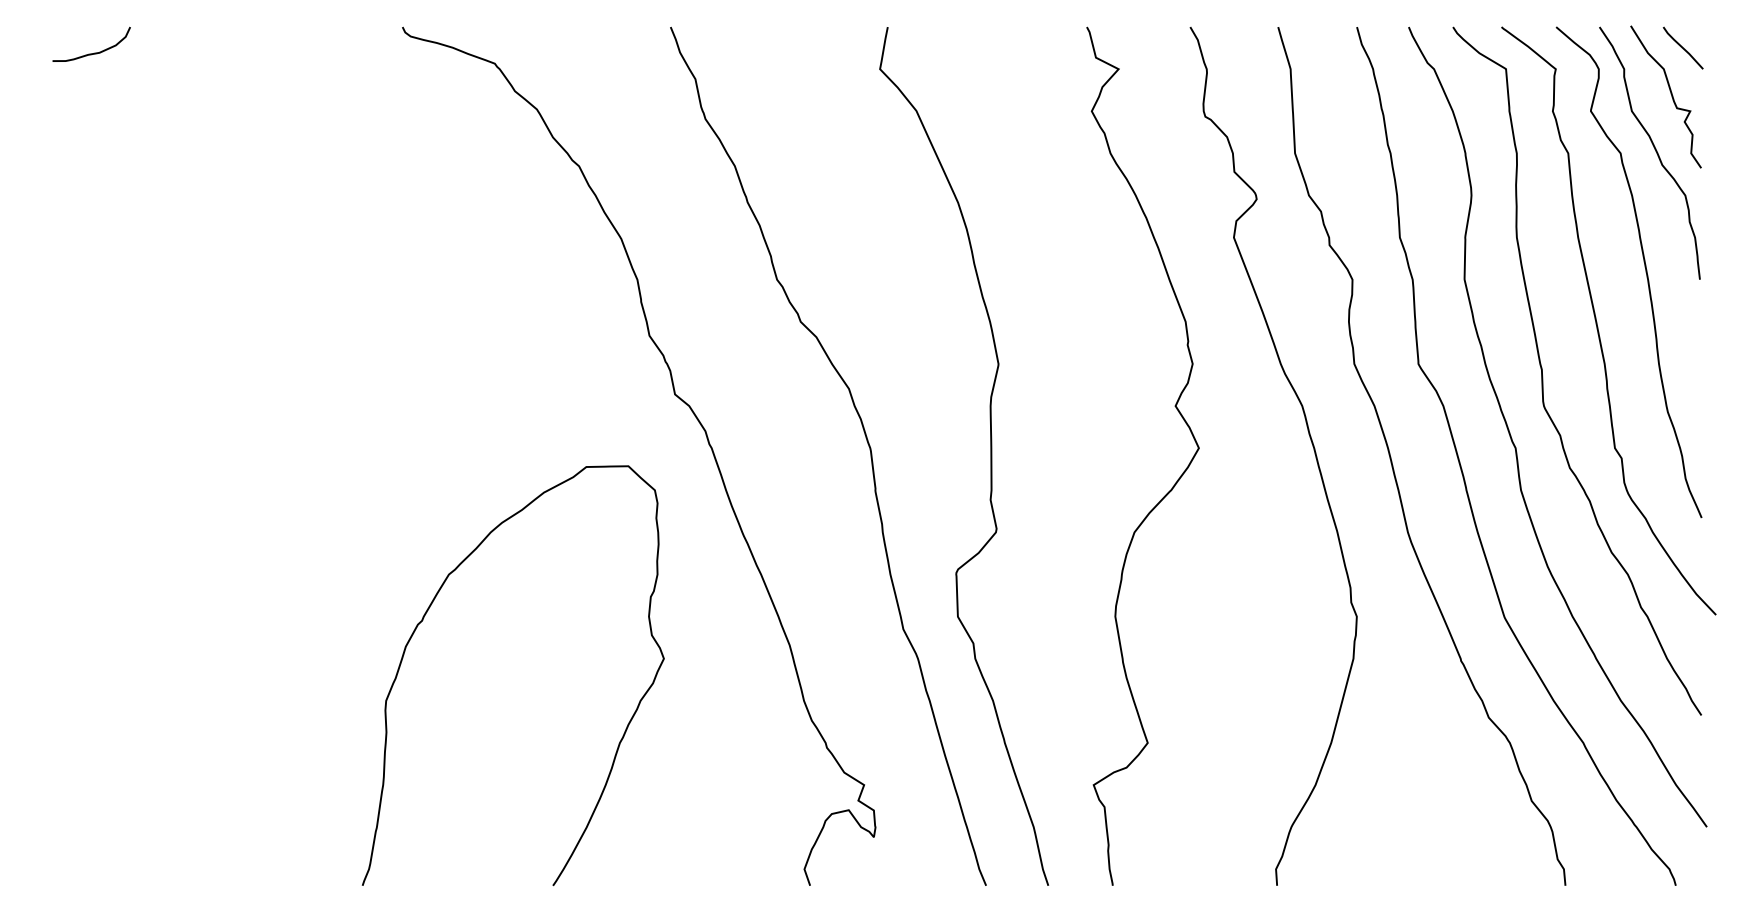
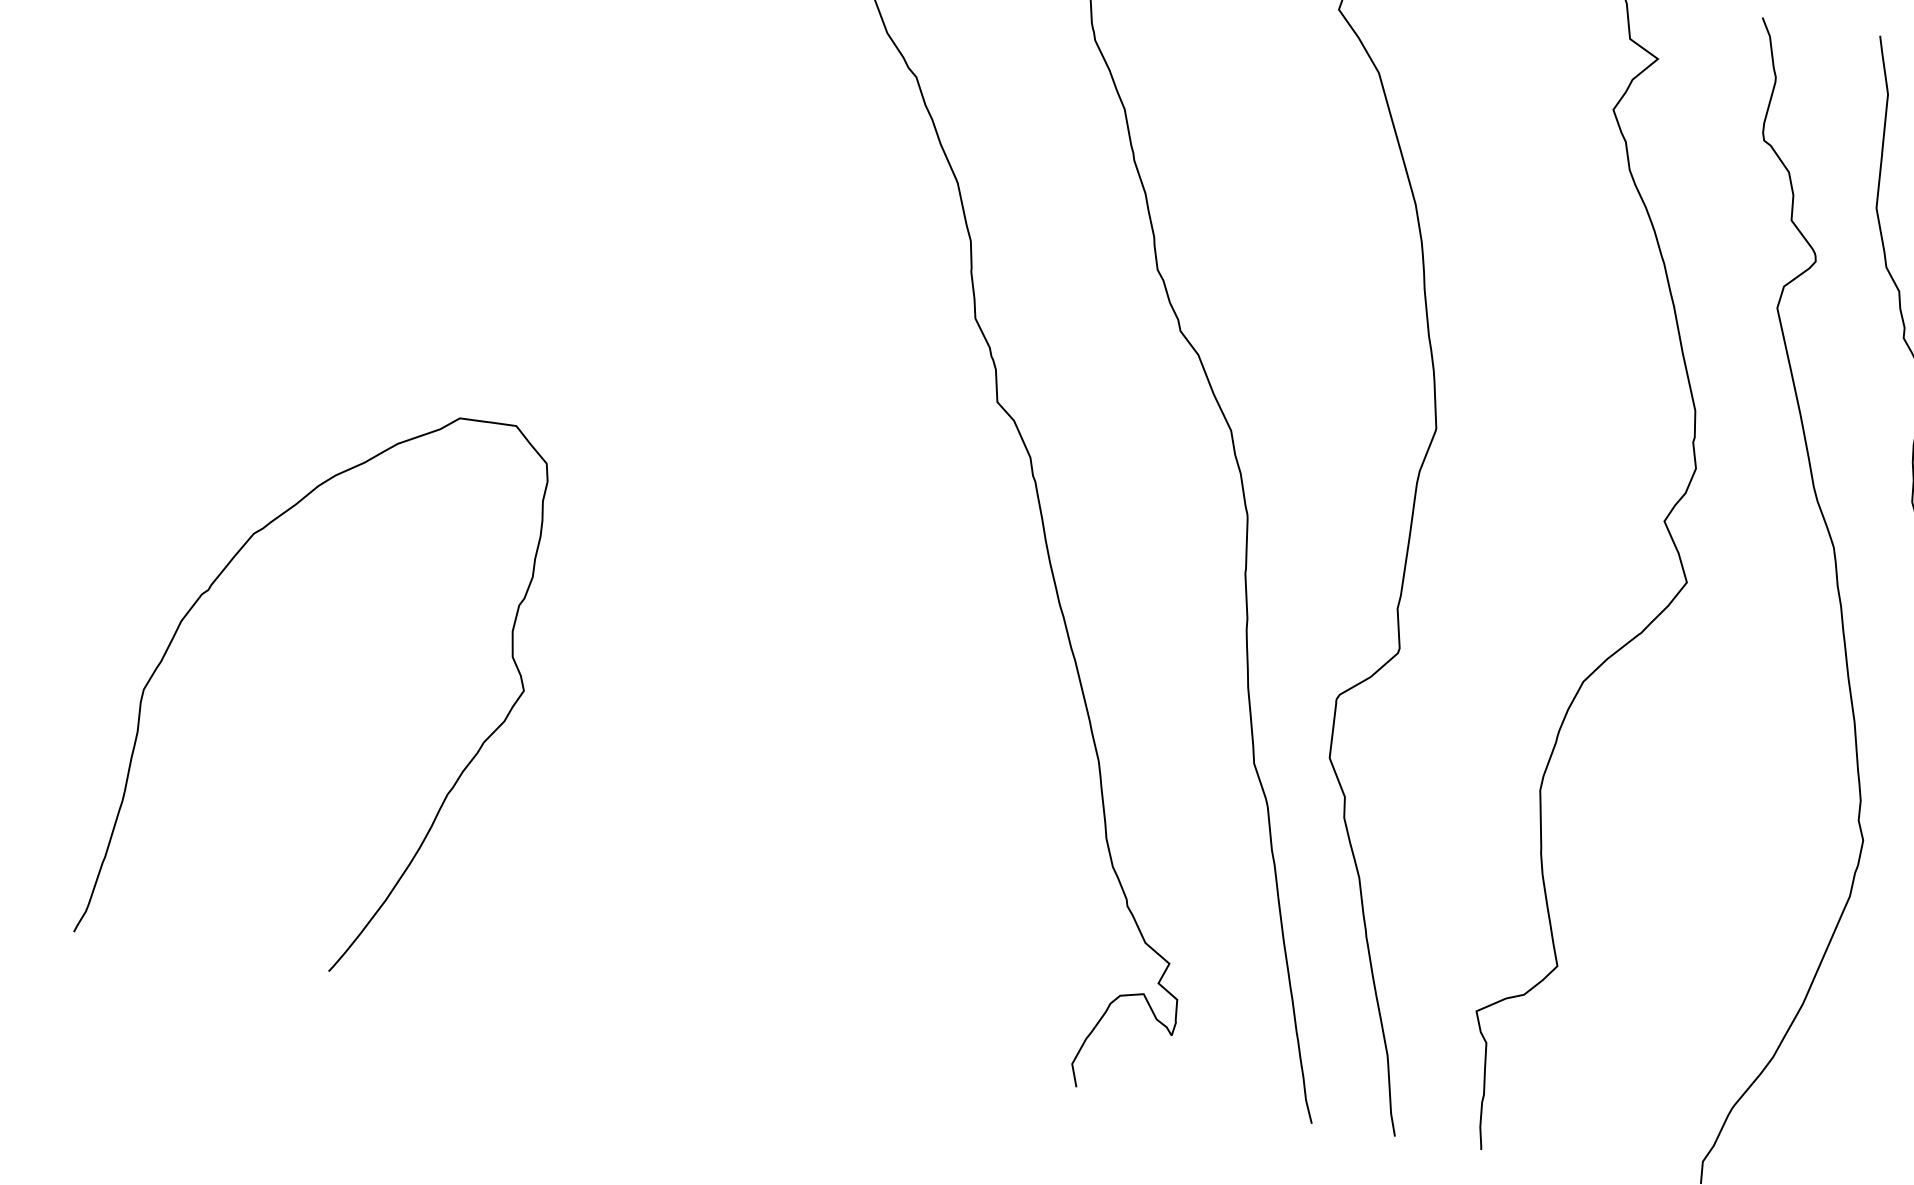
curve: (423, 620) -> (210, 589), moved

